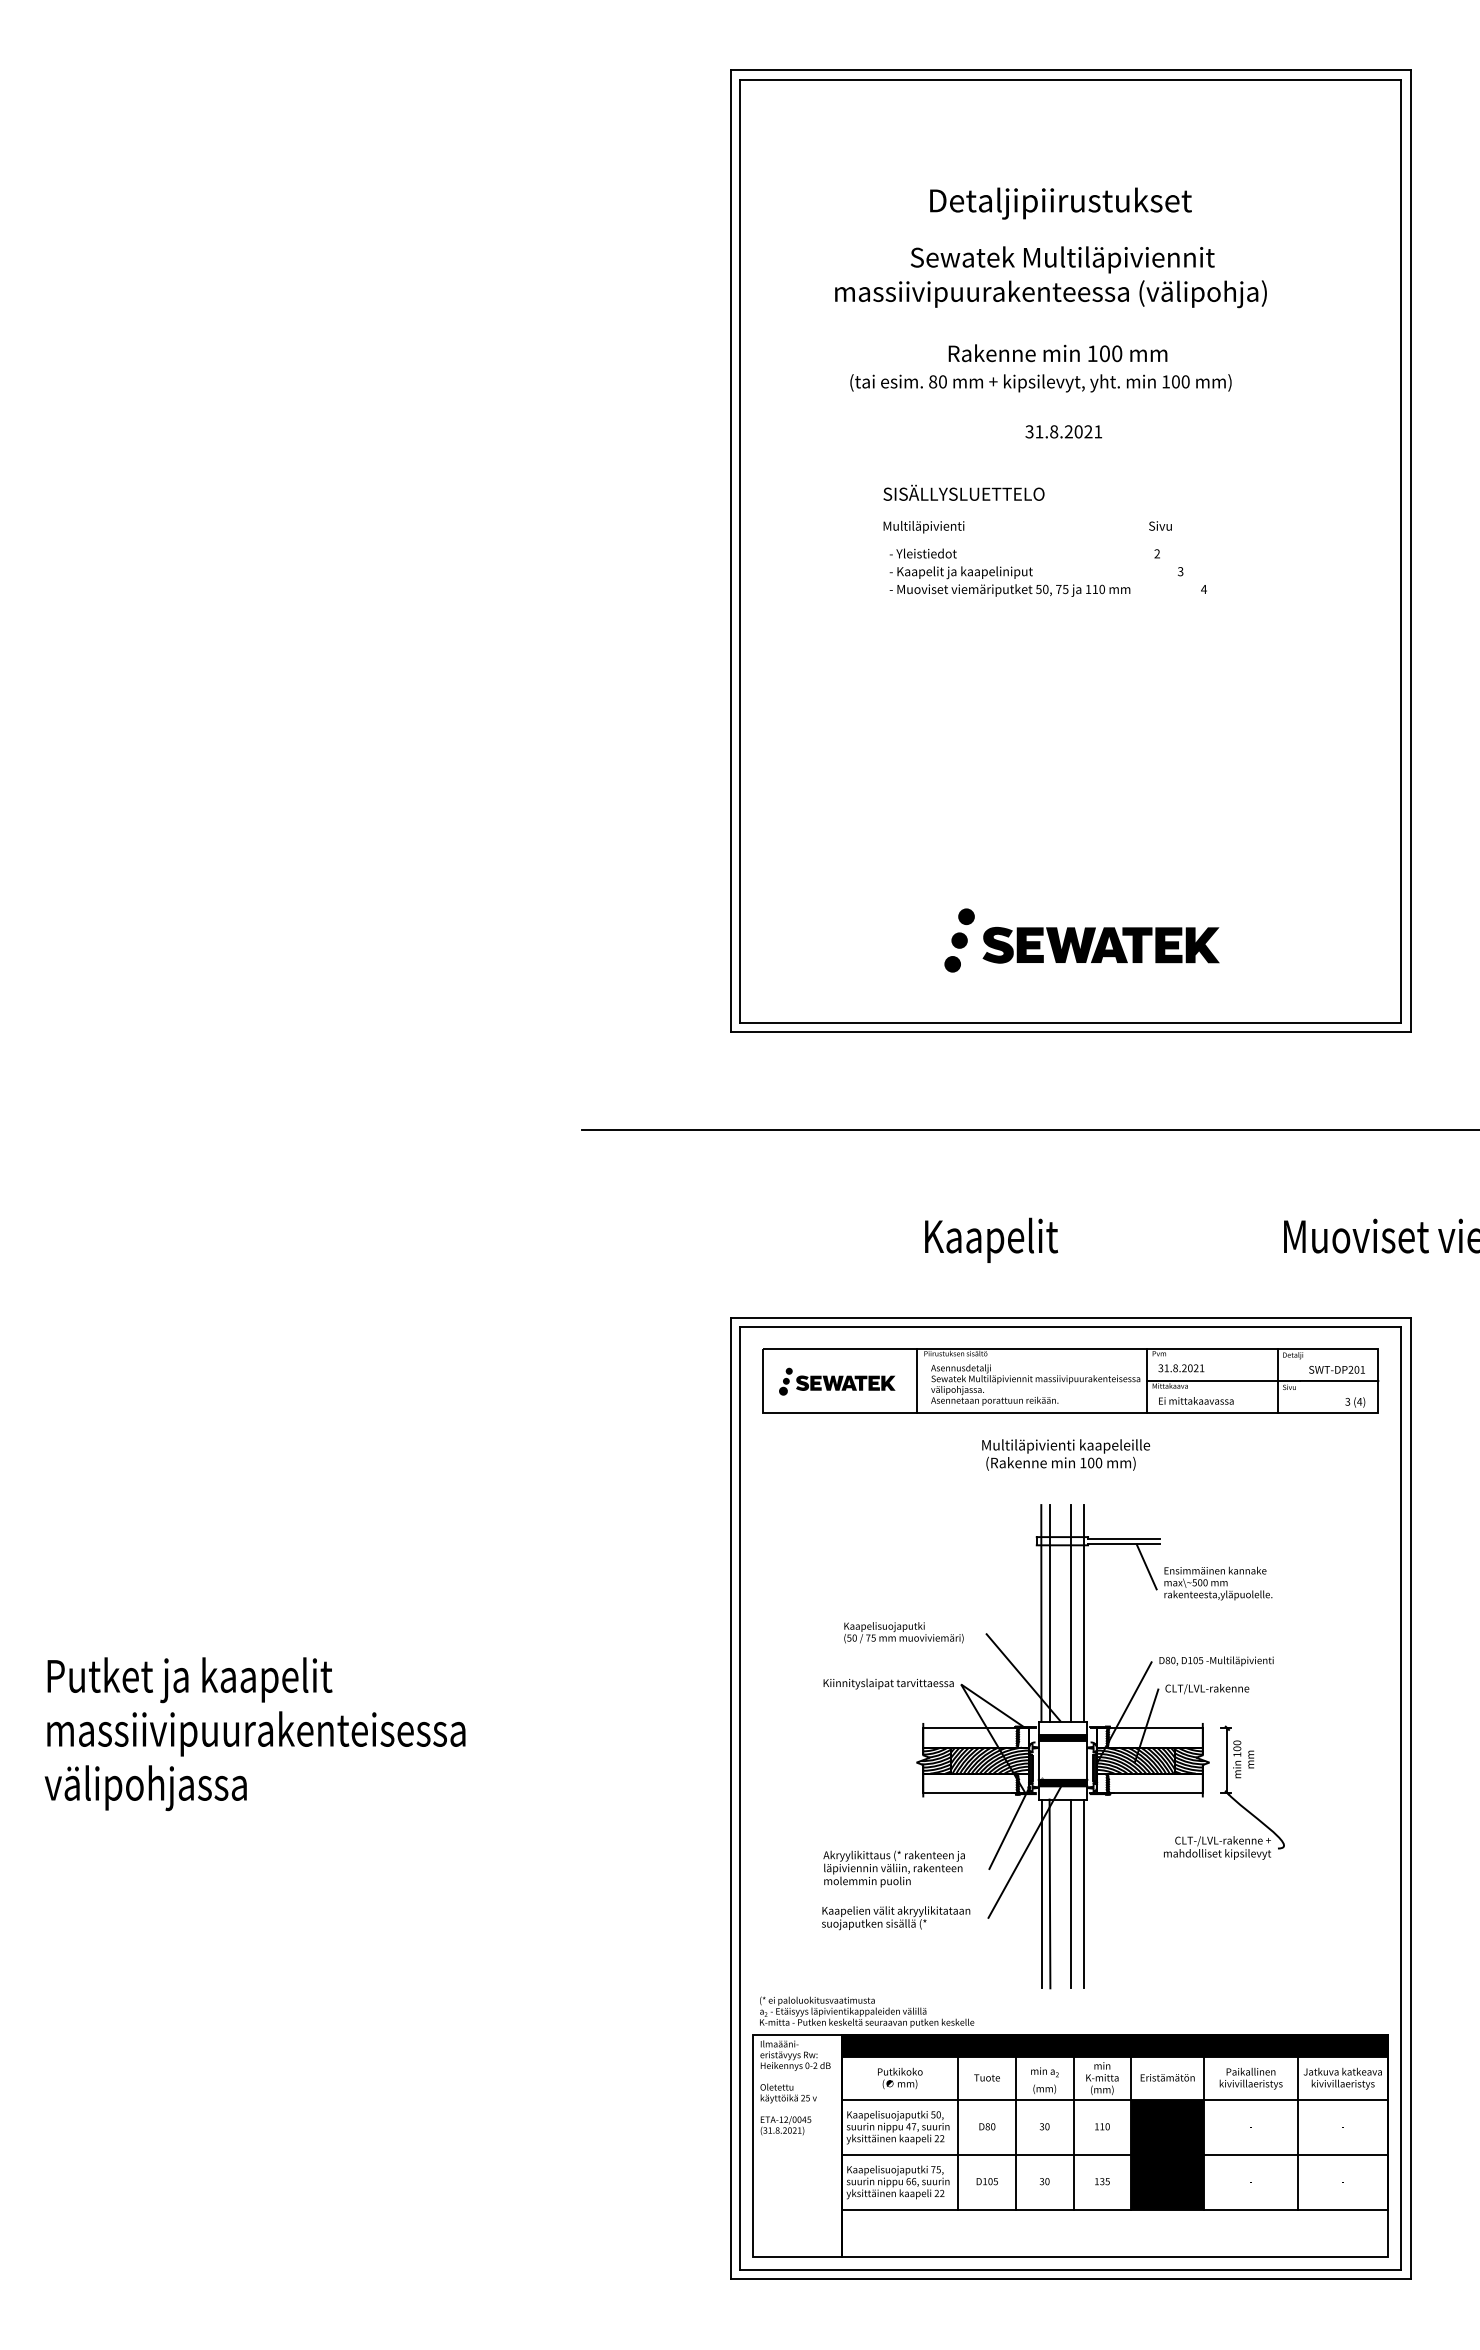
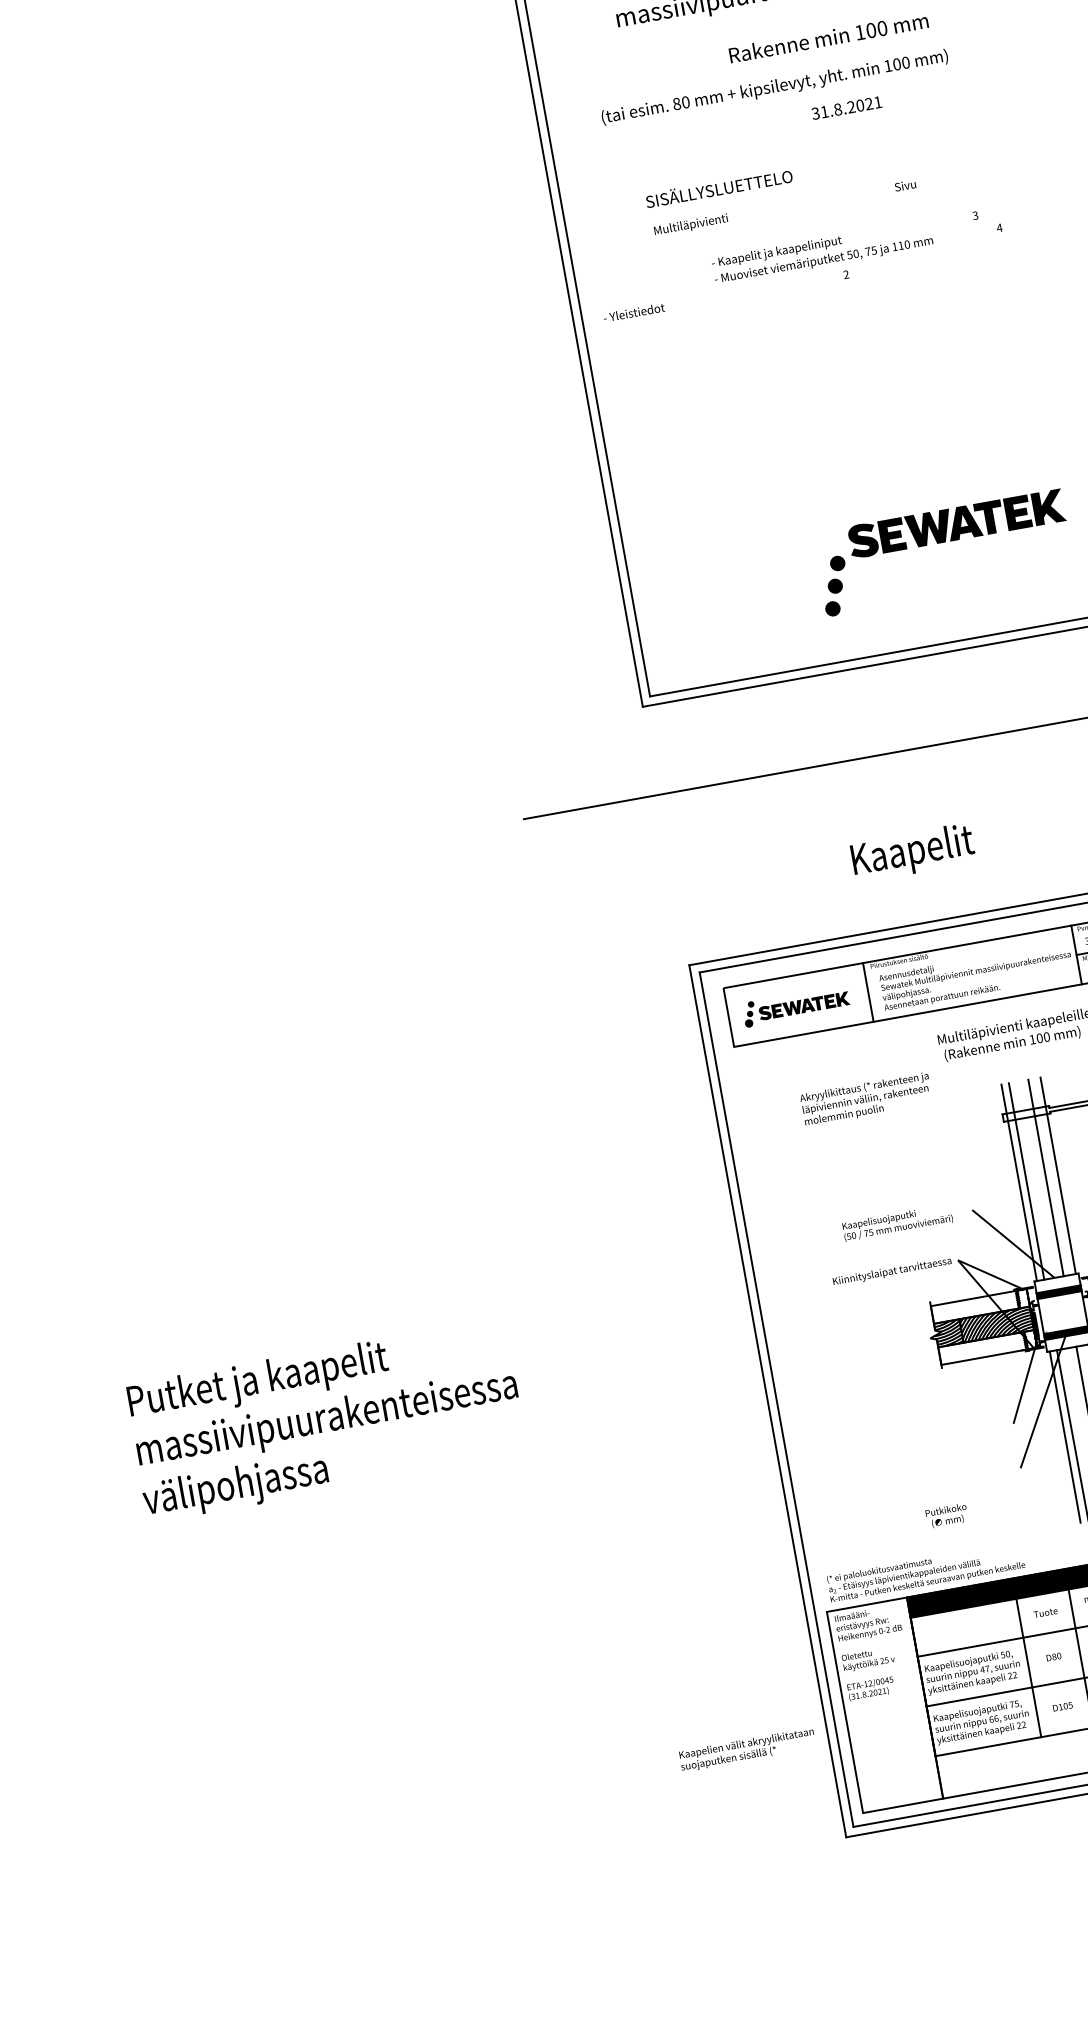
text: (1040, 383) -> (774, 87), moved
text: (963, 492) -> (718, 187), moved
text: (1027, 527) -> (785, 208), moved
text: (1024, 553) -> (725, 296), moved
part: (1100, 944) -> (955, 523), moved
text: (893, 1868) -> (865, 1099), moved
text: (896, 1918) -> (747, 1750), moved
text: (900, 2078) -> (947, 1515), moved

